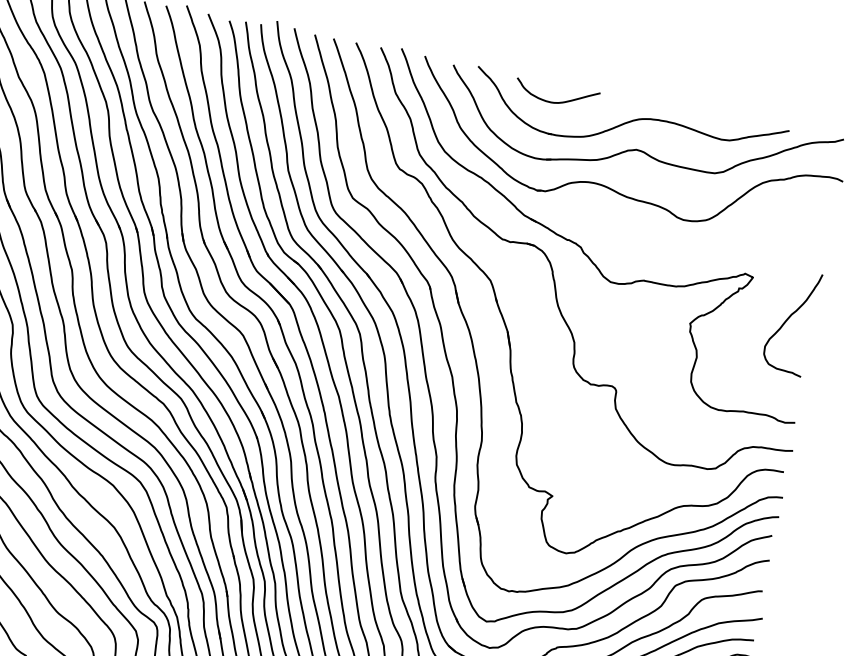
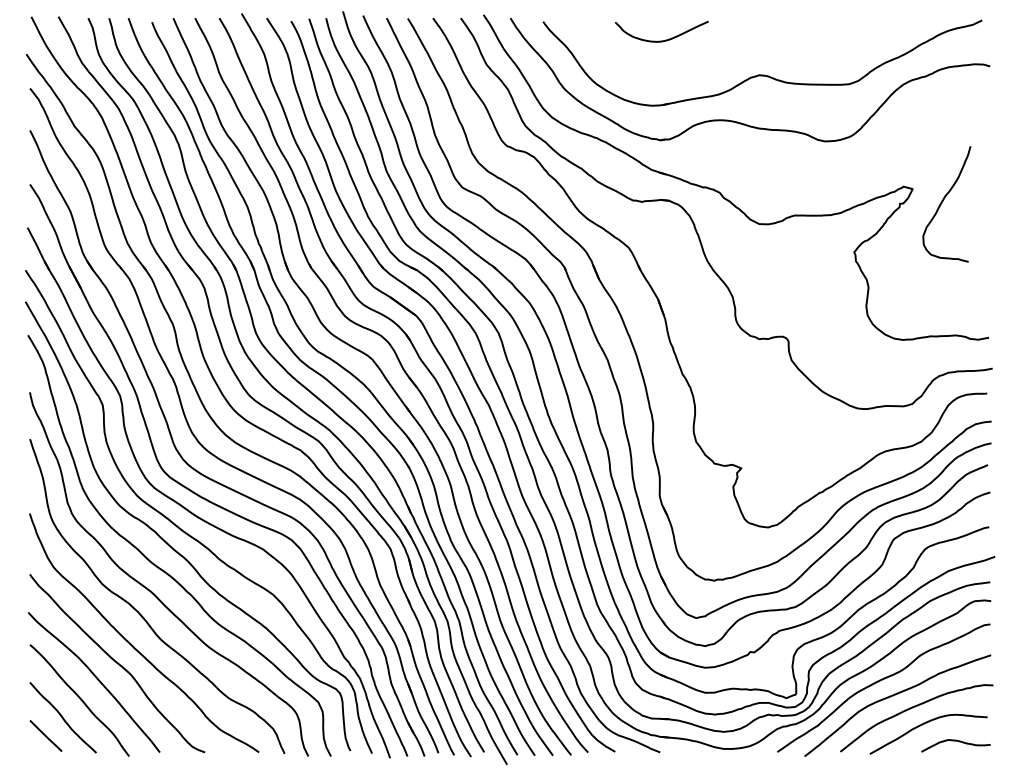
part: (628, 122) -> (745, 47), removed
curve: (787, 320) -> (942, 203), moved

